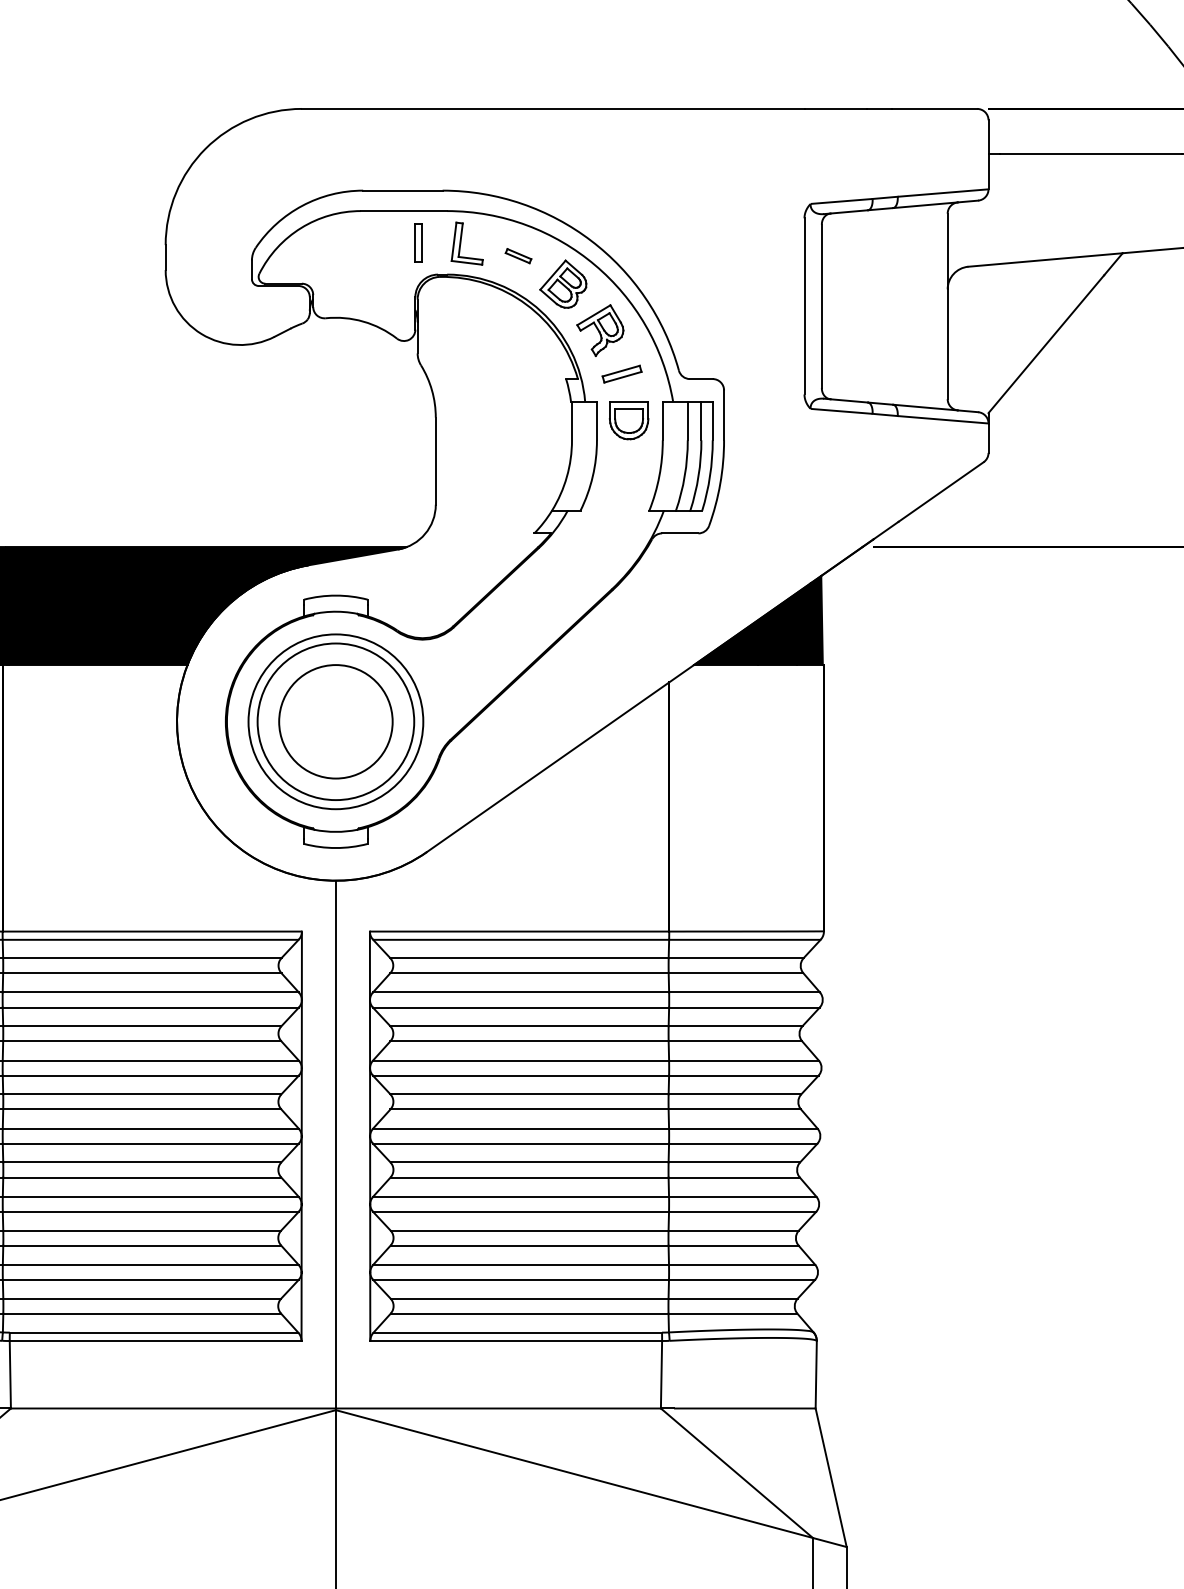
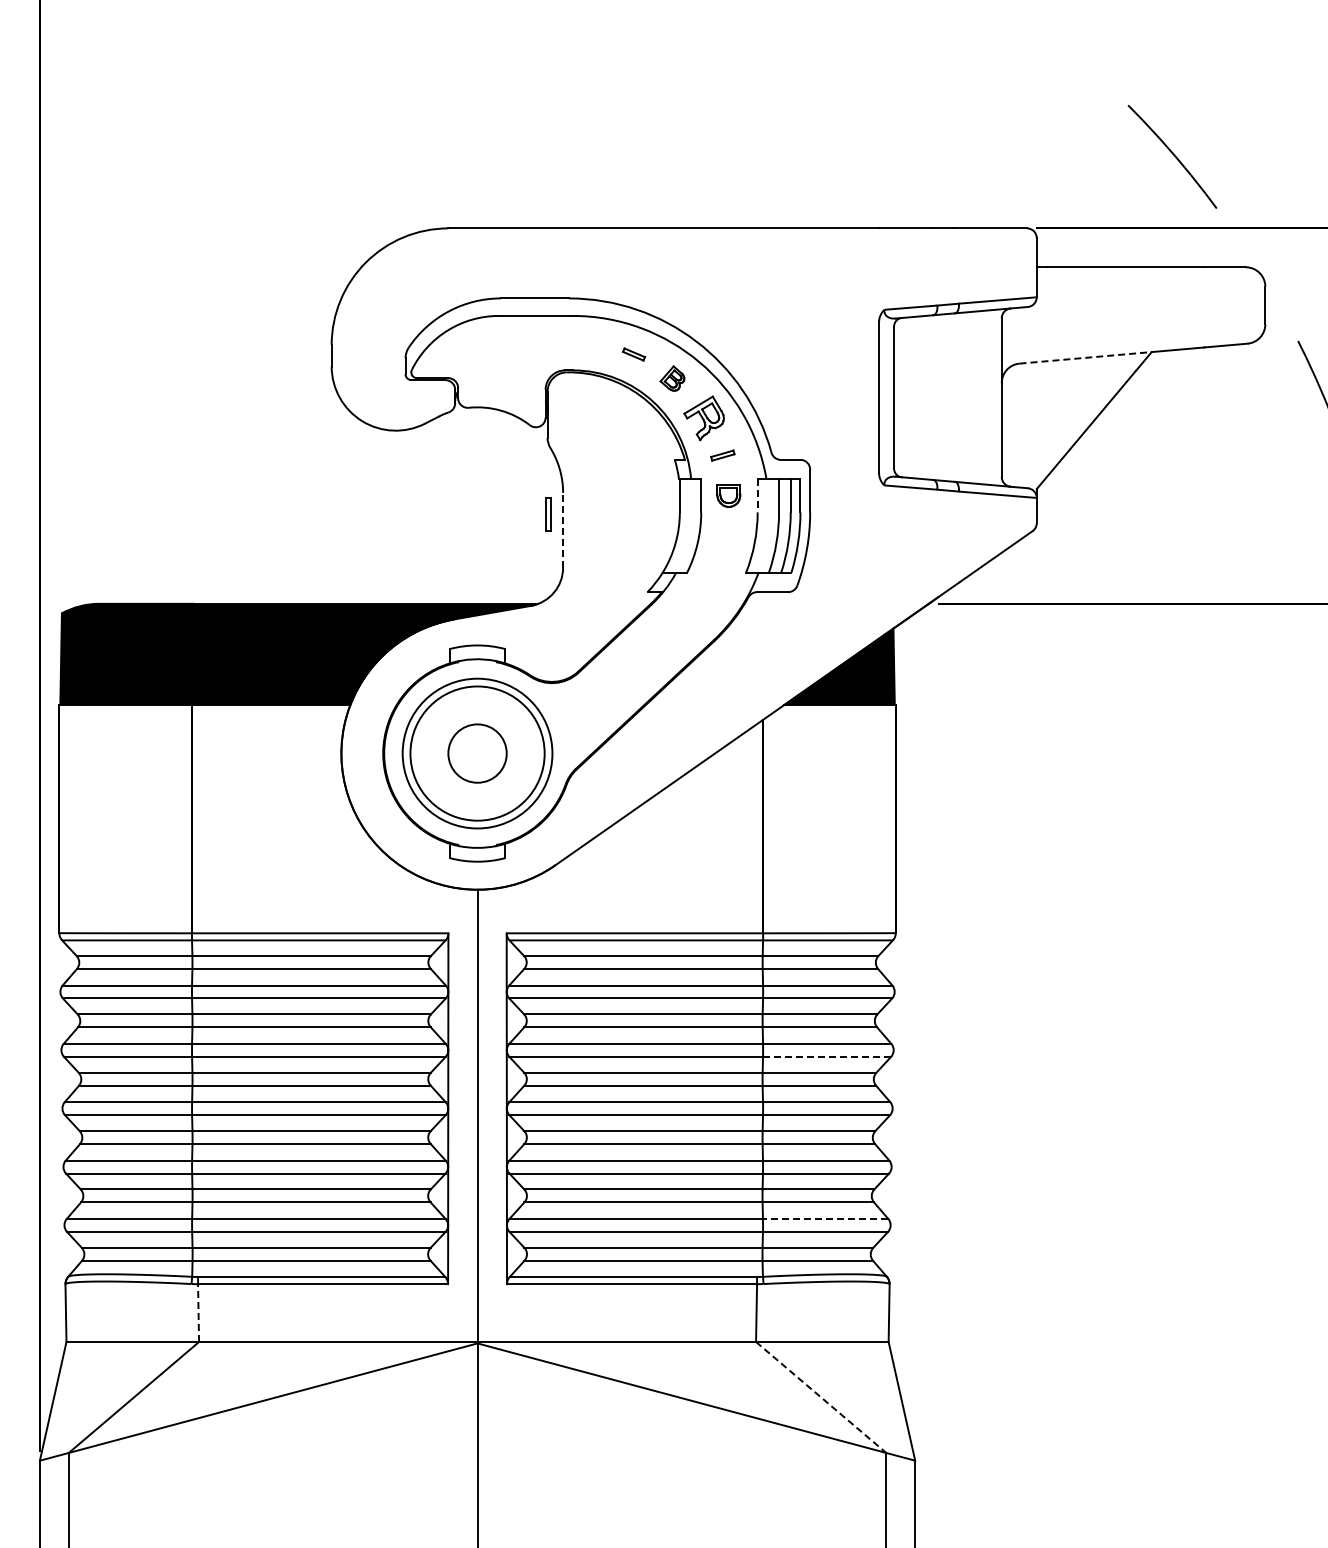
part: (418, 243) -> (548, 514), moved
part: (466, 243) -> (589, 343), removed
line: (1046, 259) -> (1086, 357), solid -> dashed
part: (563, 284) -> (672, 378), size x0.6
part: (621, 373) -> (722, 455), size x0.7
part: (628, 420) -> (728, 495), size x0.7
line: (662, 420) -> (757, 495), solid -> dashed
line: (436, 460) -> (563, 529), solid -> dashed
circle: (335, 721) -> (477, 753), size x0.6
line: (743, 1075) -> (826, 1056), solid -> dashed
line: (741, 1264) -> (825, 1218), solid -> dashed
line: (10, 1375) -> (198, 1313), solid -> dashed
line: (737, 1473) -> (821, 1397), solid -> dashed

